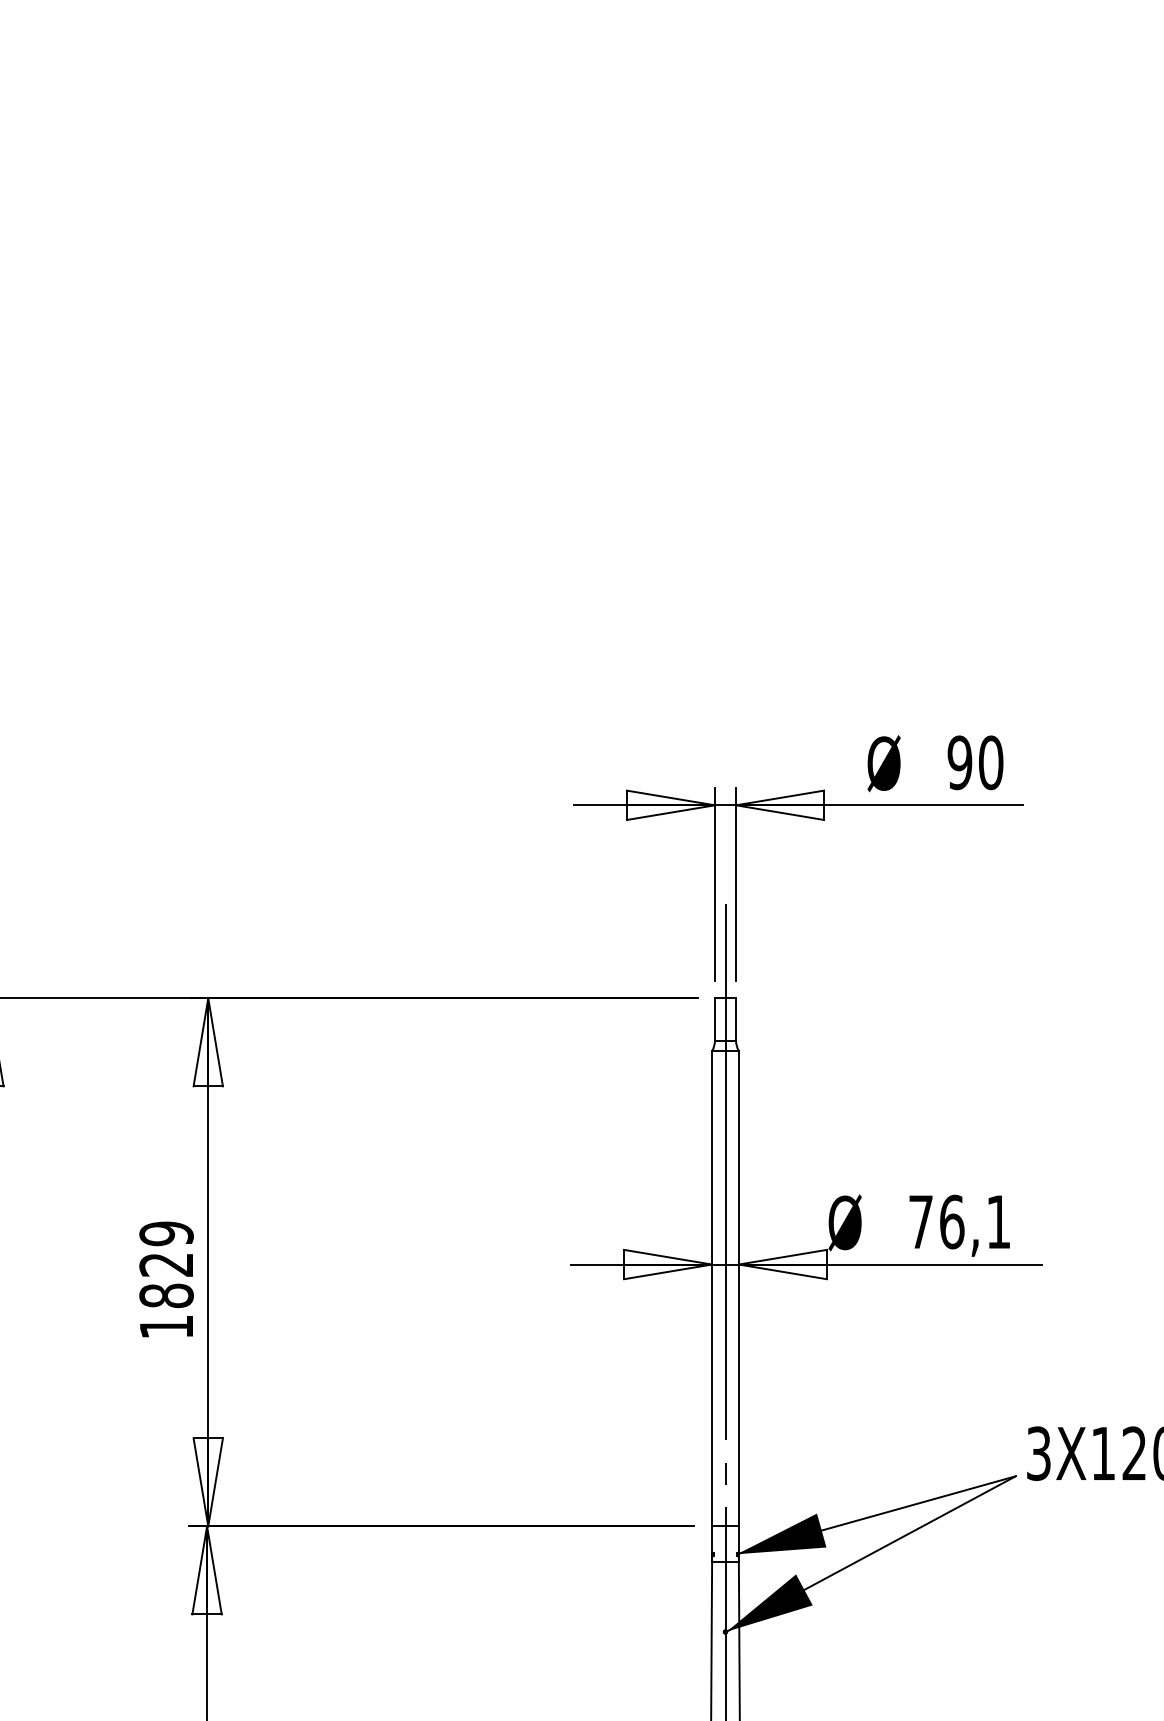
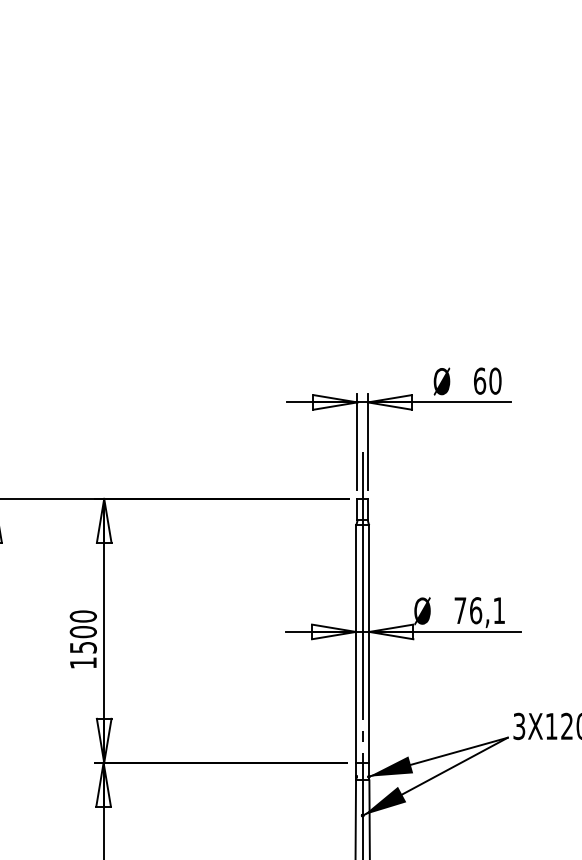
text: (959, 761) -> (479, 380), 90 -> 60
text: (164, 1263) -> (82, 631), 1829 -> 1500

